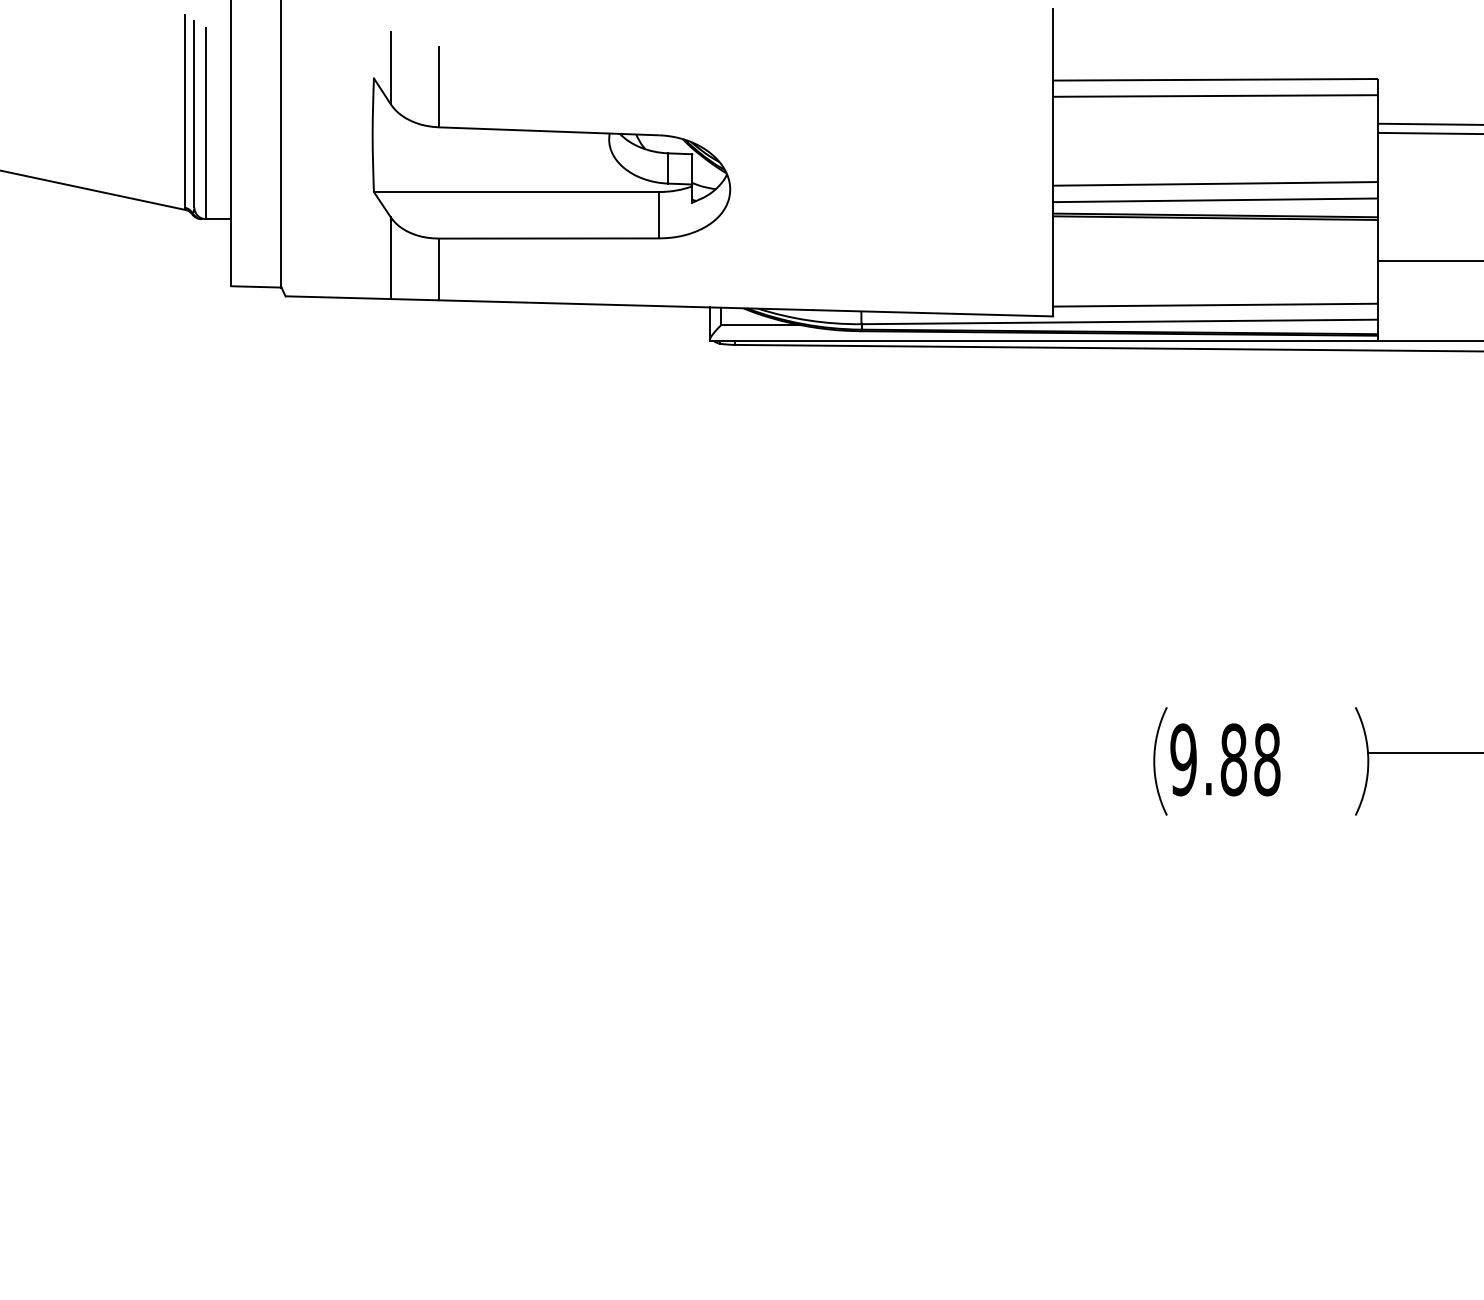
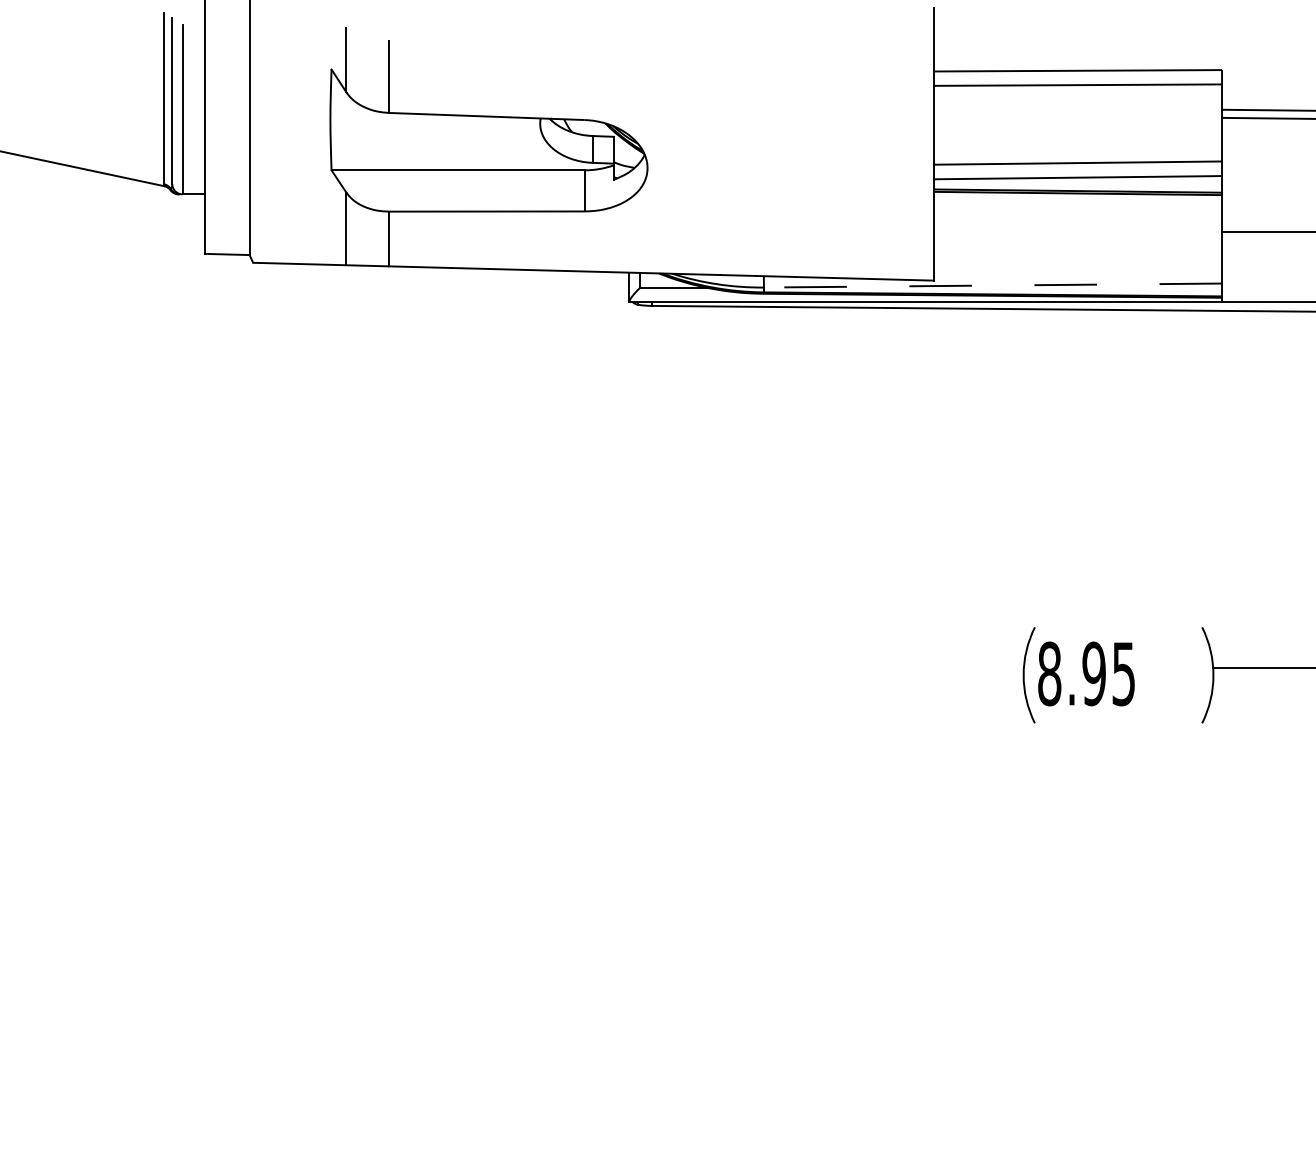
line: (1215, 304) -> (1077, 270), removed
line: (1119, 321) -> (992, 285), solid -> dashed
text: (1225, 759) -> (1086, 673), 9.88 -> 8.95

